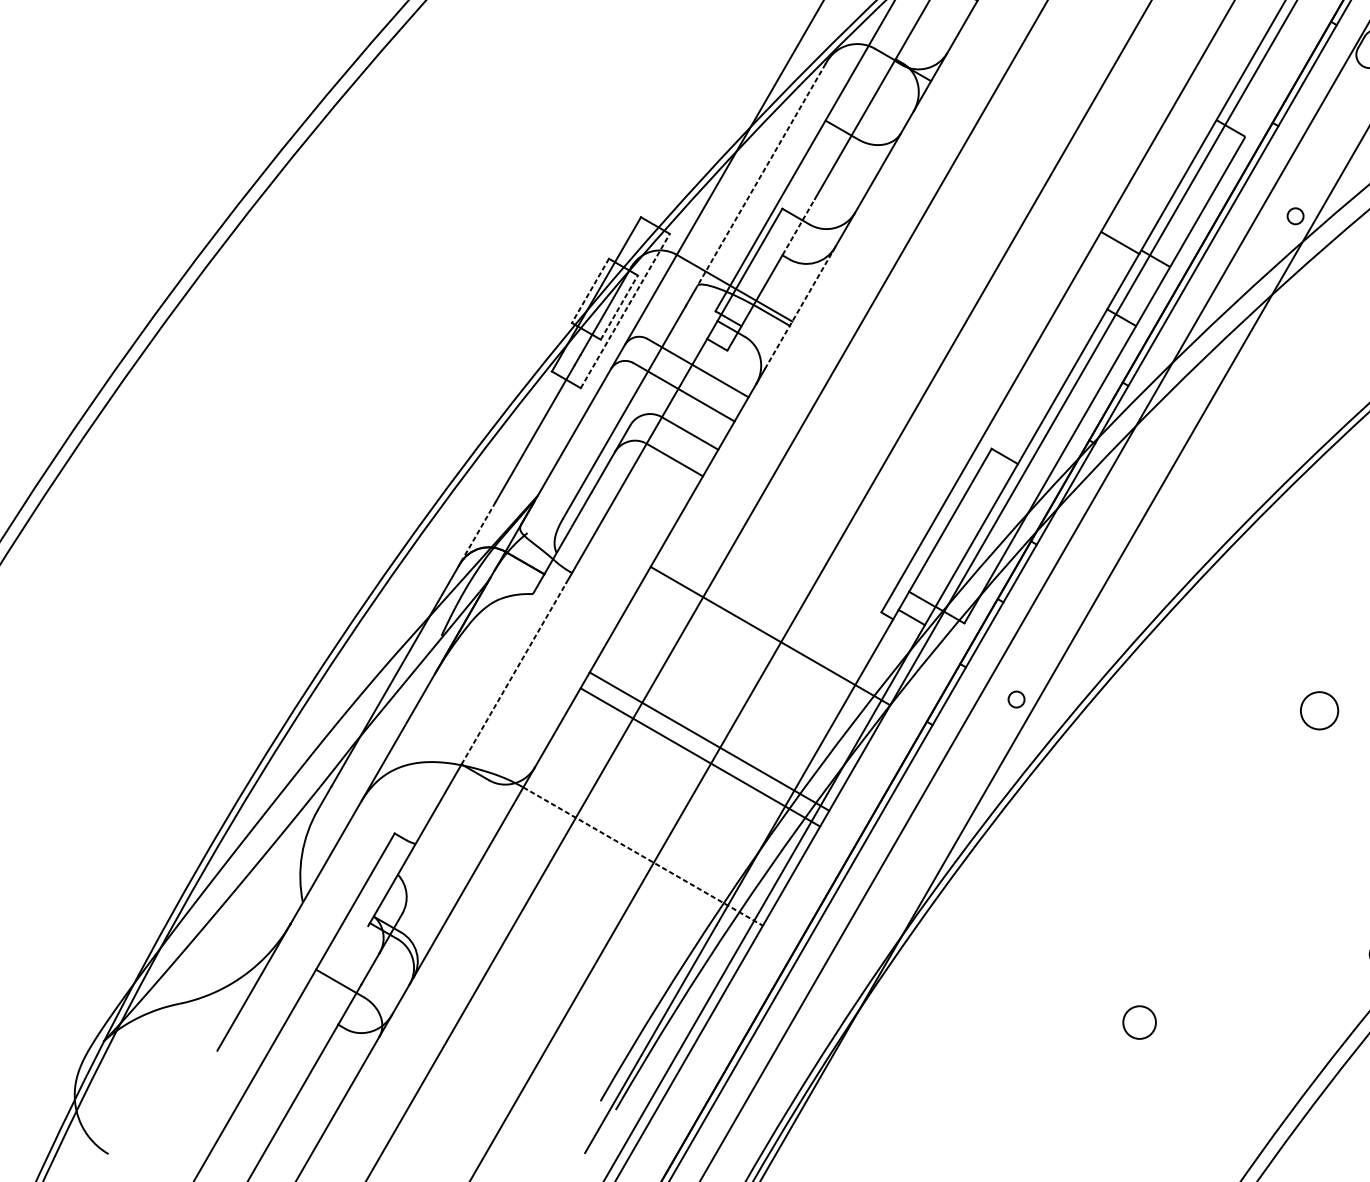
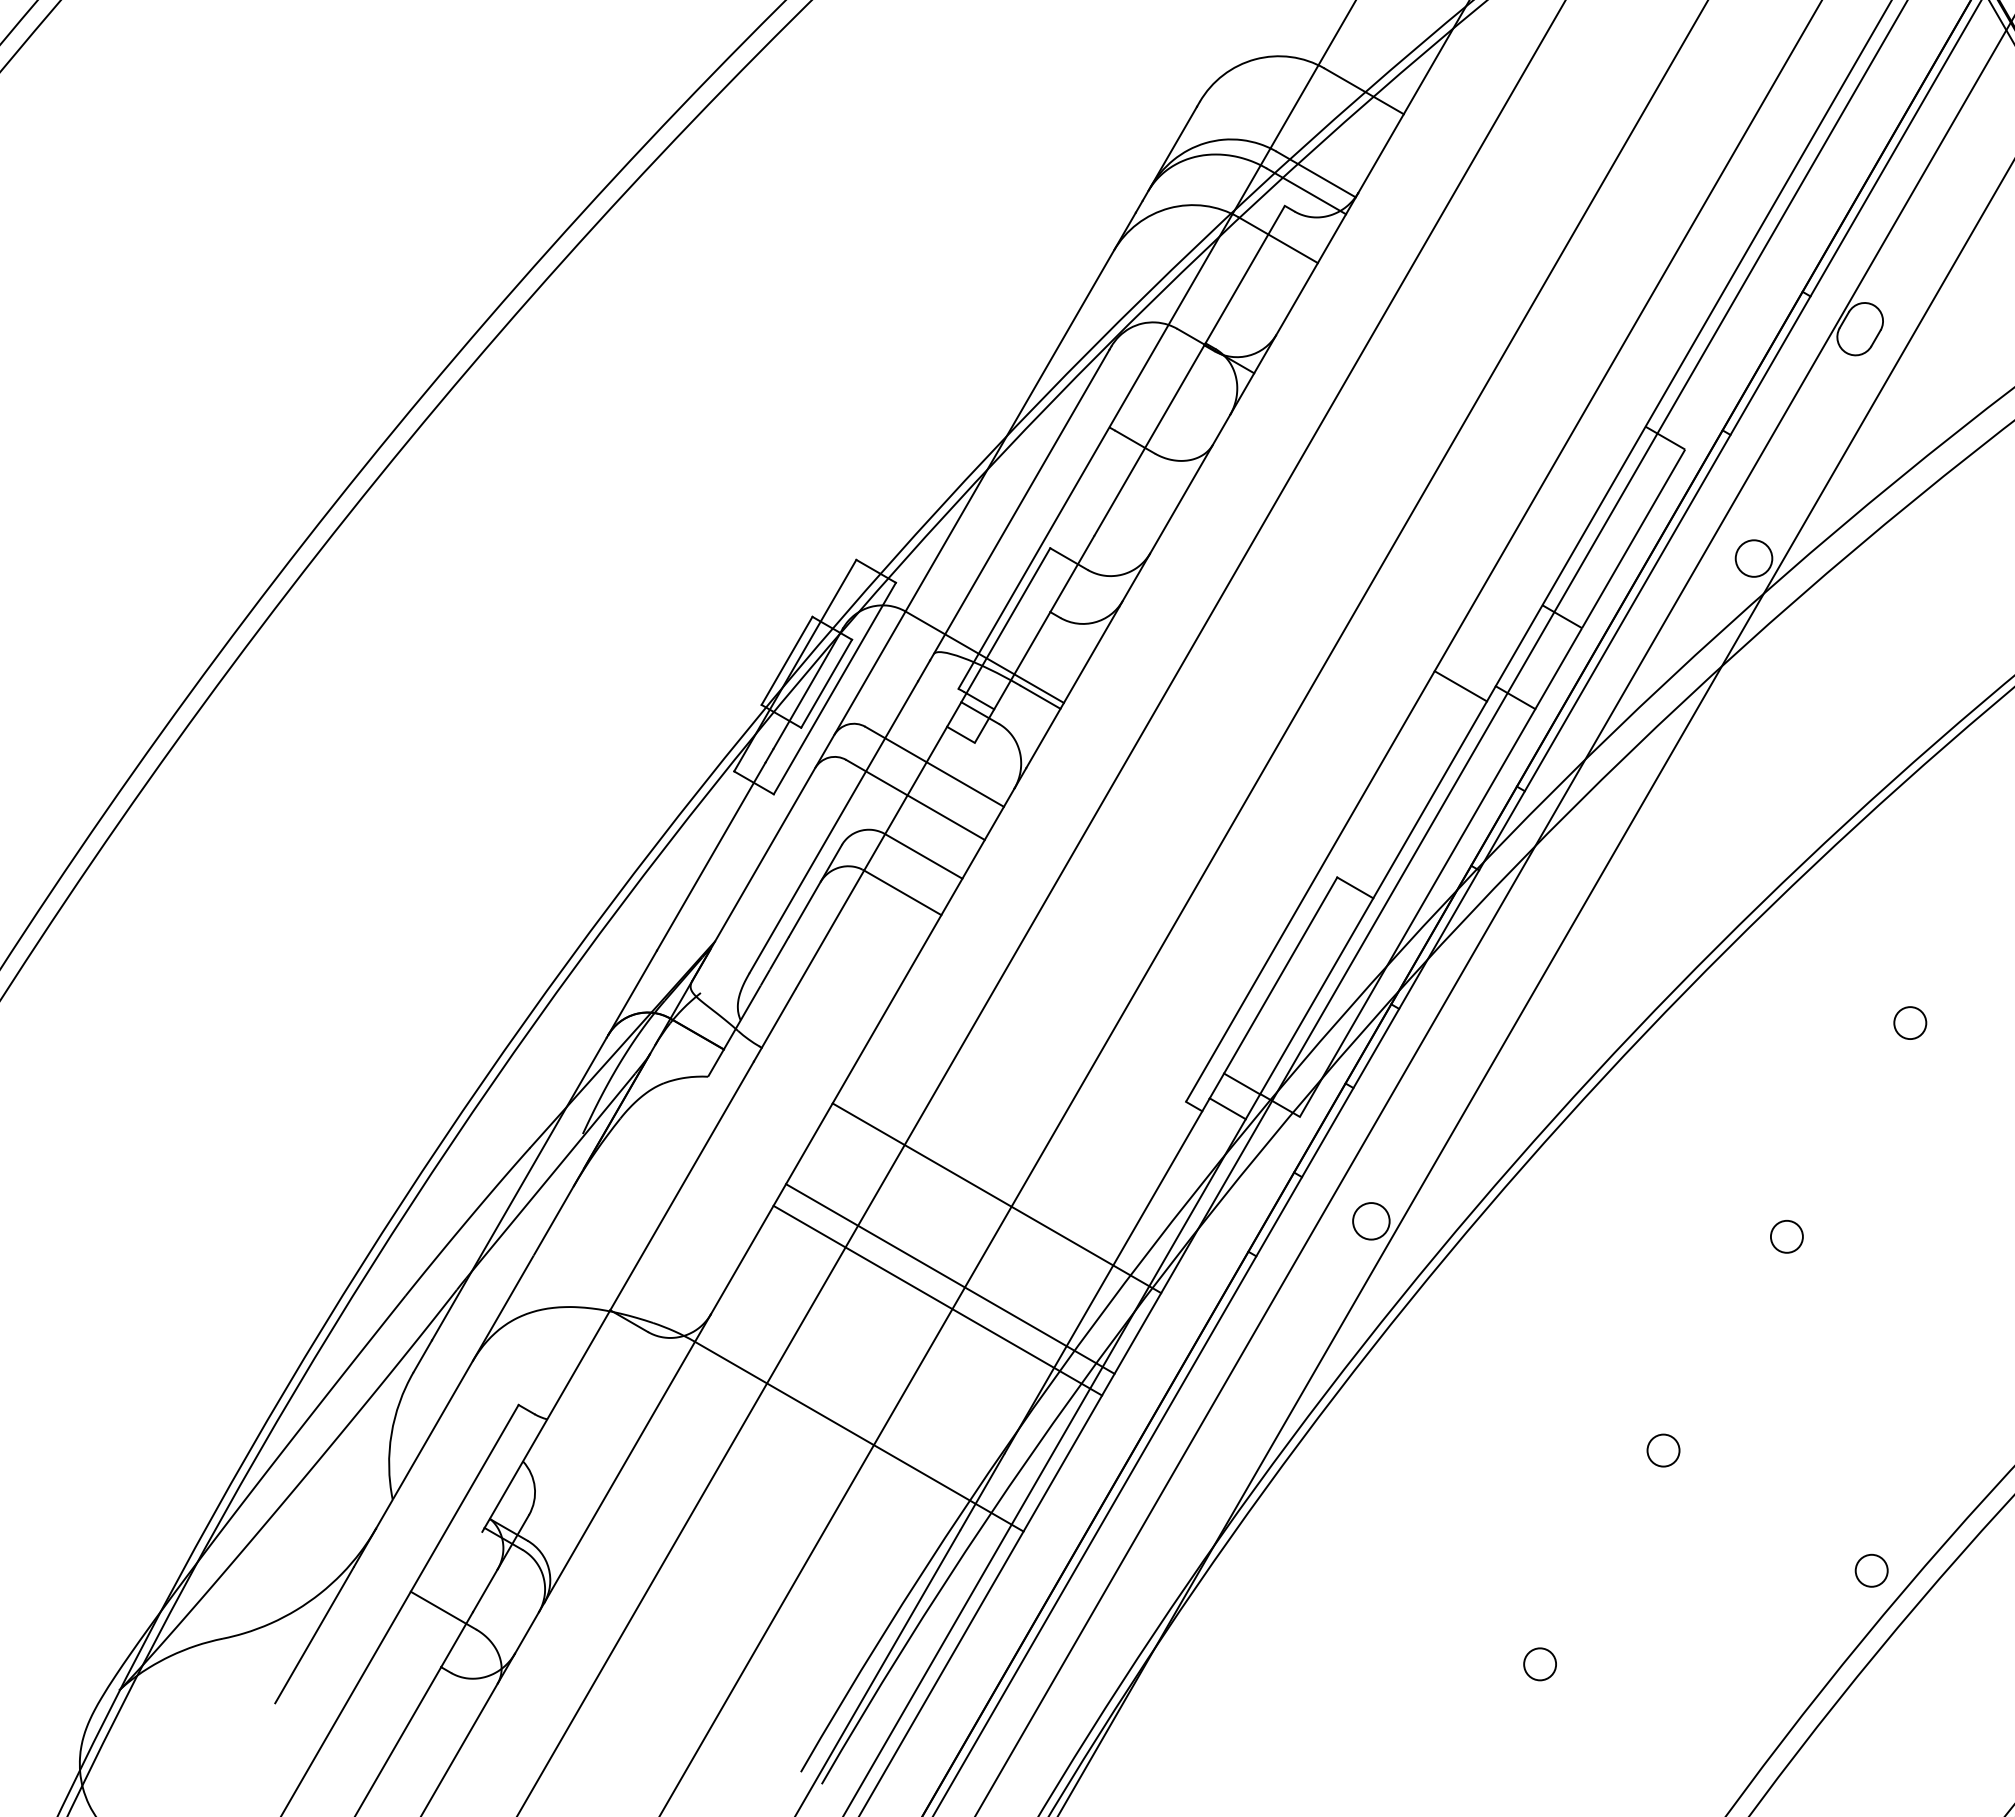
line: (759, 177) -> (1019, 505), dashed -> solid
circle: (1295, 216) -> (1753, 558), size x1.67
line: (798, 227) -> (1072, 573), dashed -> solid
line: (1120, 243) -> (1460, 686), moved
line: (590, 290) -> (787, 660), dashed -> solid
line: (619, 307) -> (826, 683), dashed -> solid
line: (799, 310) -> (1073, 687), dashed -> solid
line: (625, 311) -> (835, 688), dashed -> solid
line: (477, 532) -> (632, 992), dashed -> solid
line: (770, 636) -> (996, 1198), moved
line: (514, 673) -> (682, 1185), dashed -> solid
circle: (1016, 699) -> (1371, 1221), size x1.67
circle: (1319, 710) -> (1786, 1236), size x0.62
line: (643, 856) -> (859, 1436), dashed -> solid
circle: (1229, 866) -> (1663, 1450), added
circle: (1139, 1022) -> (1539, 1664), size x0.71

